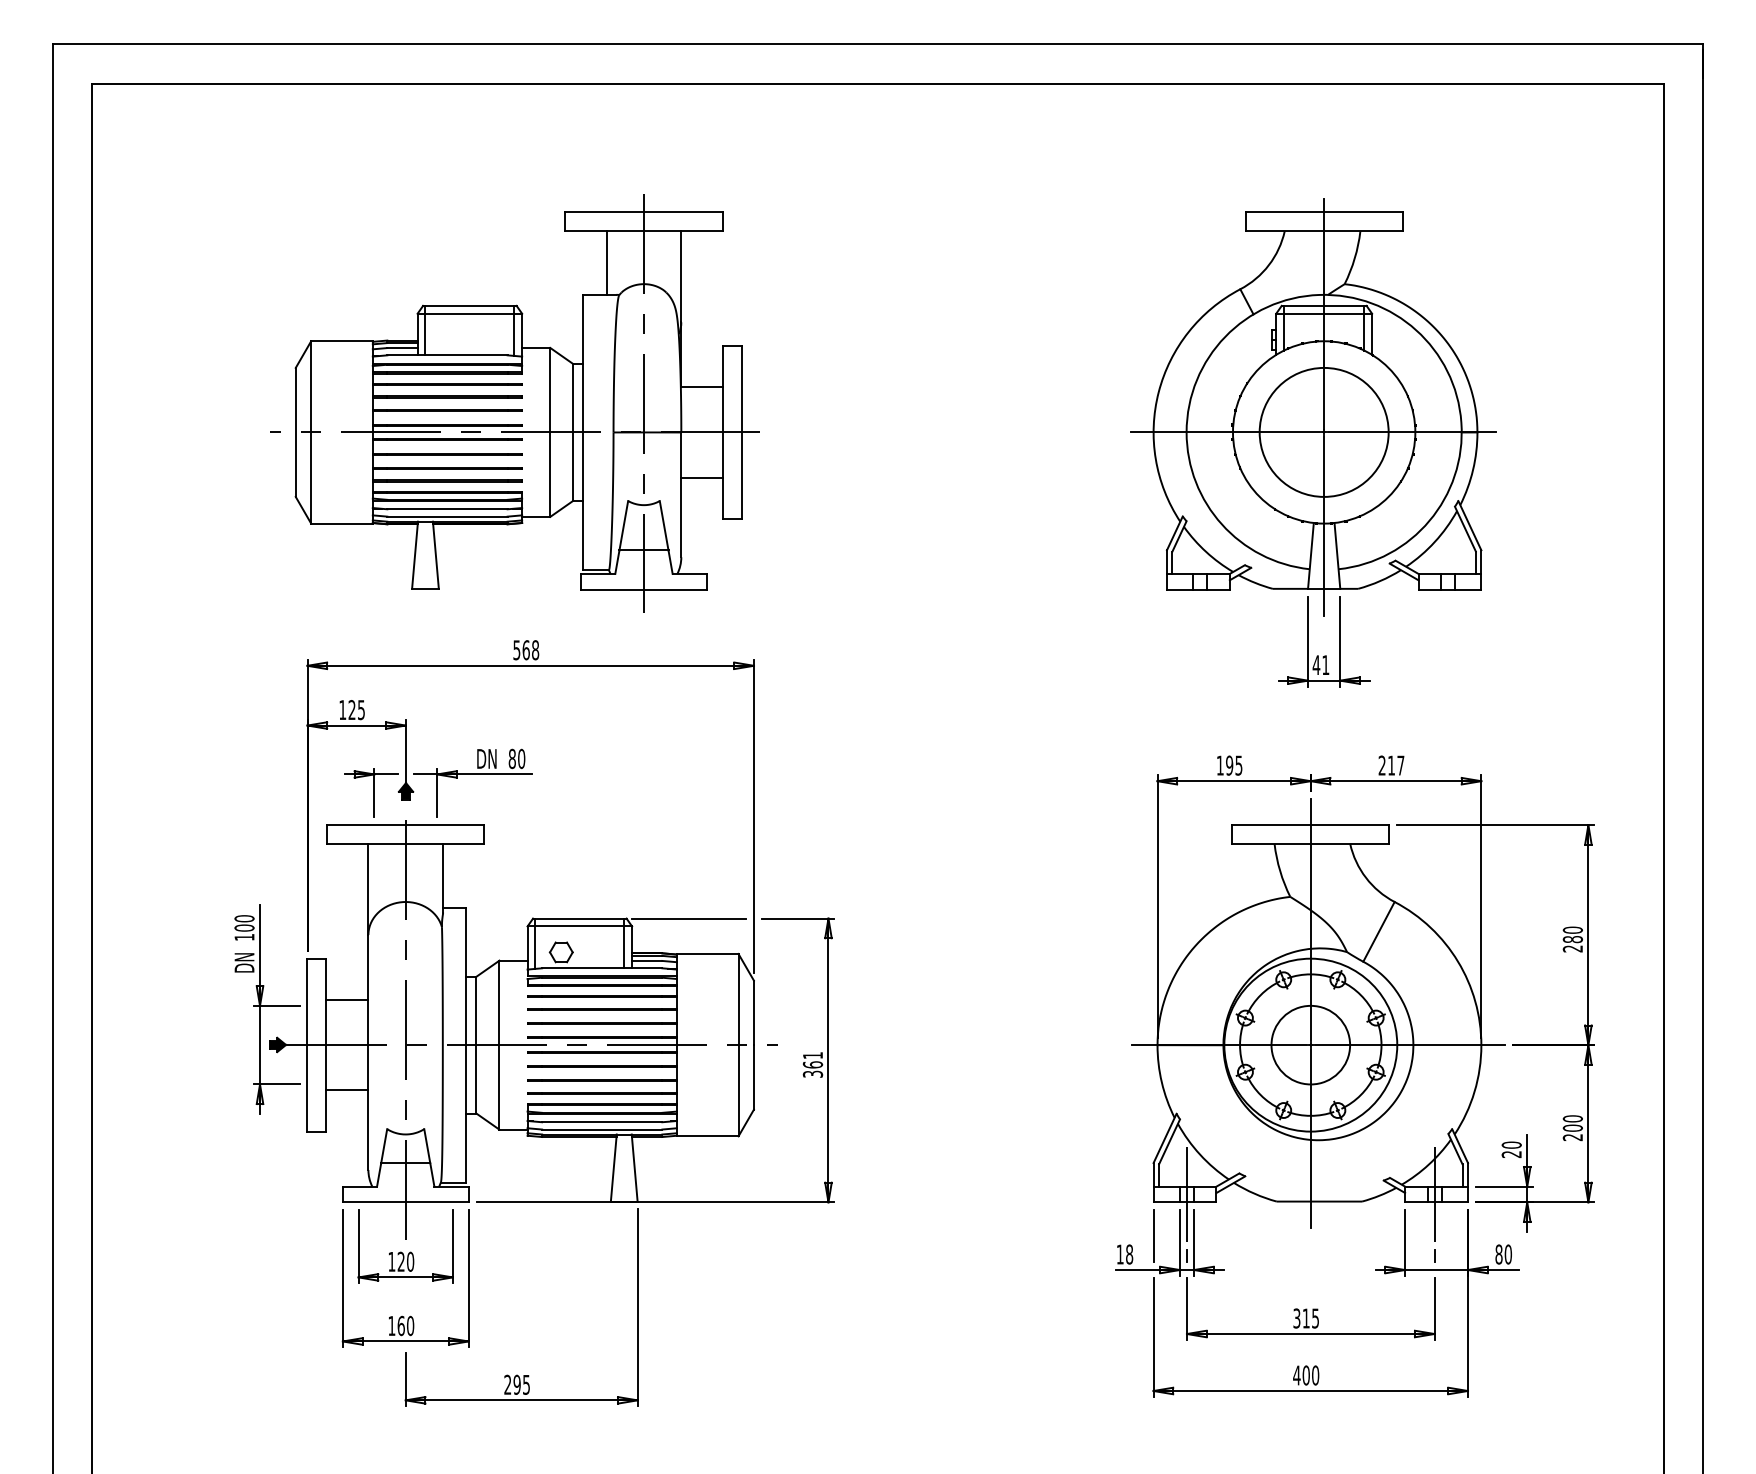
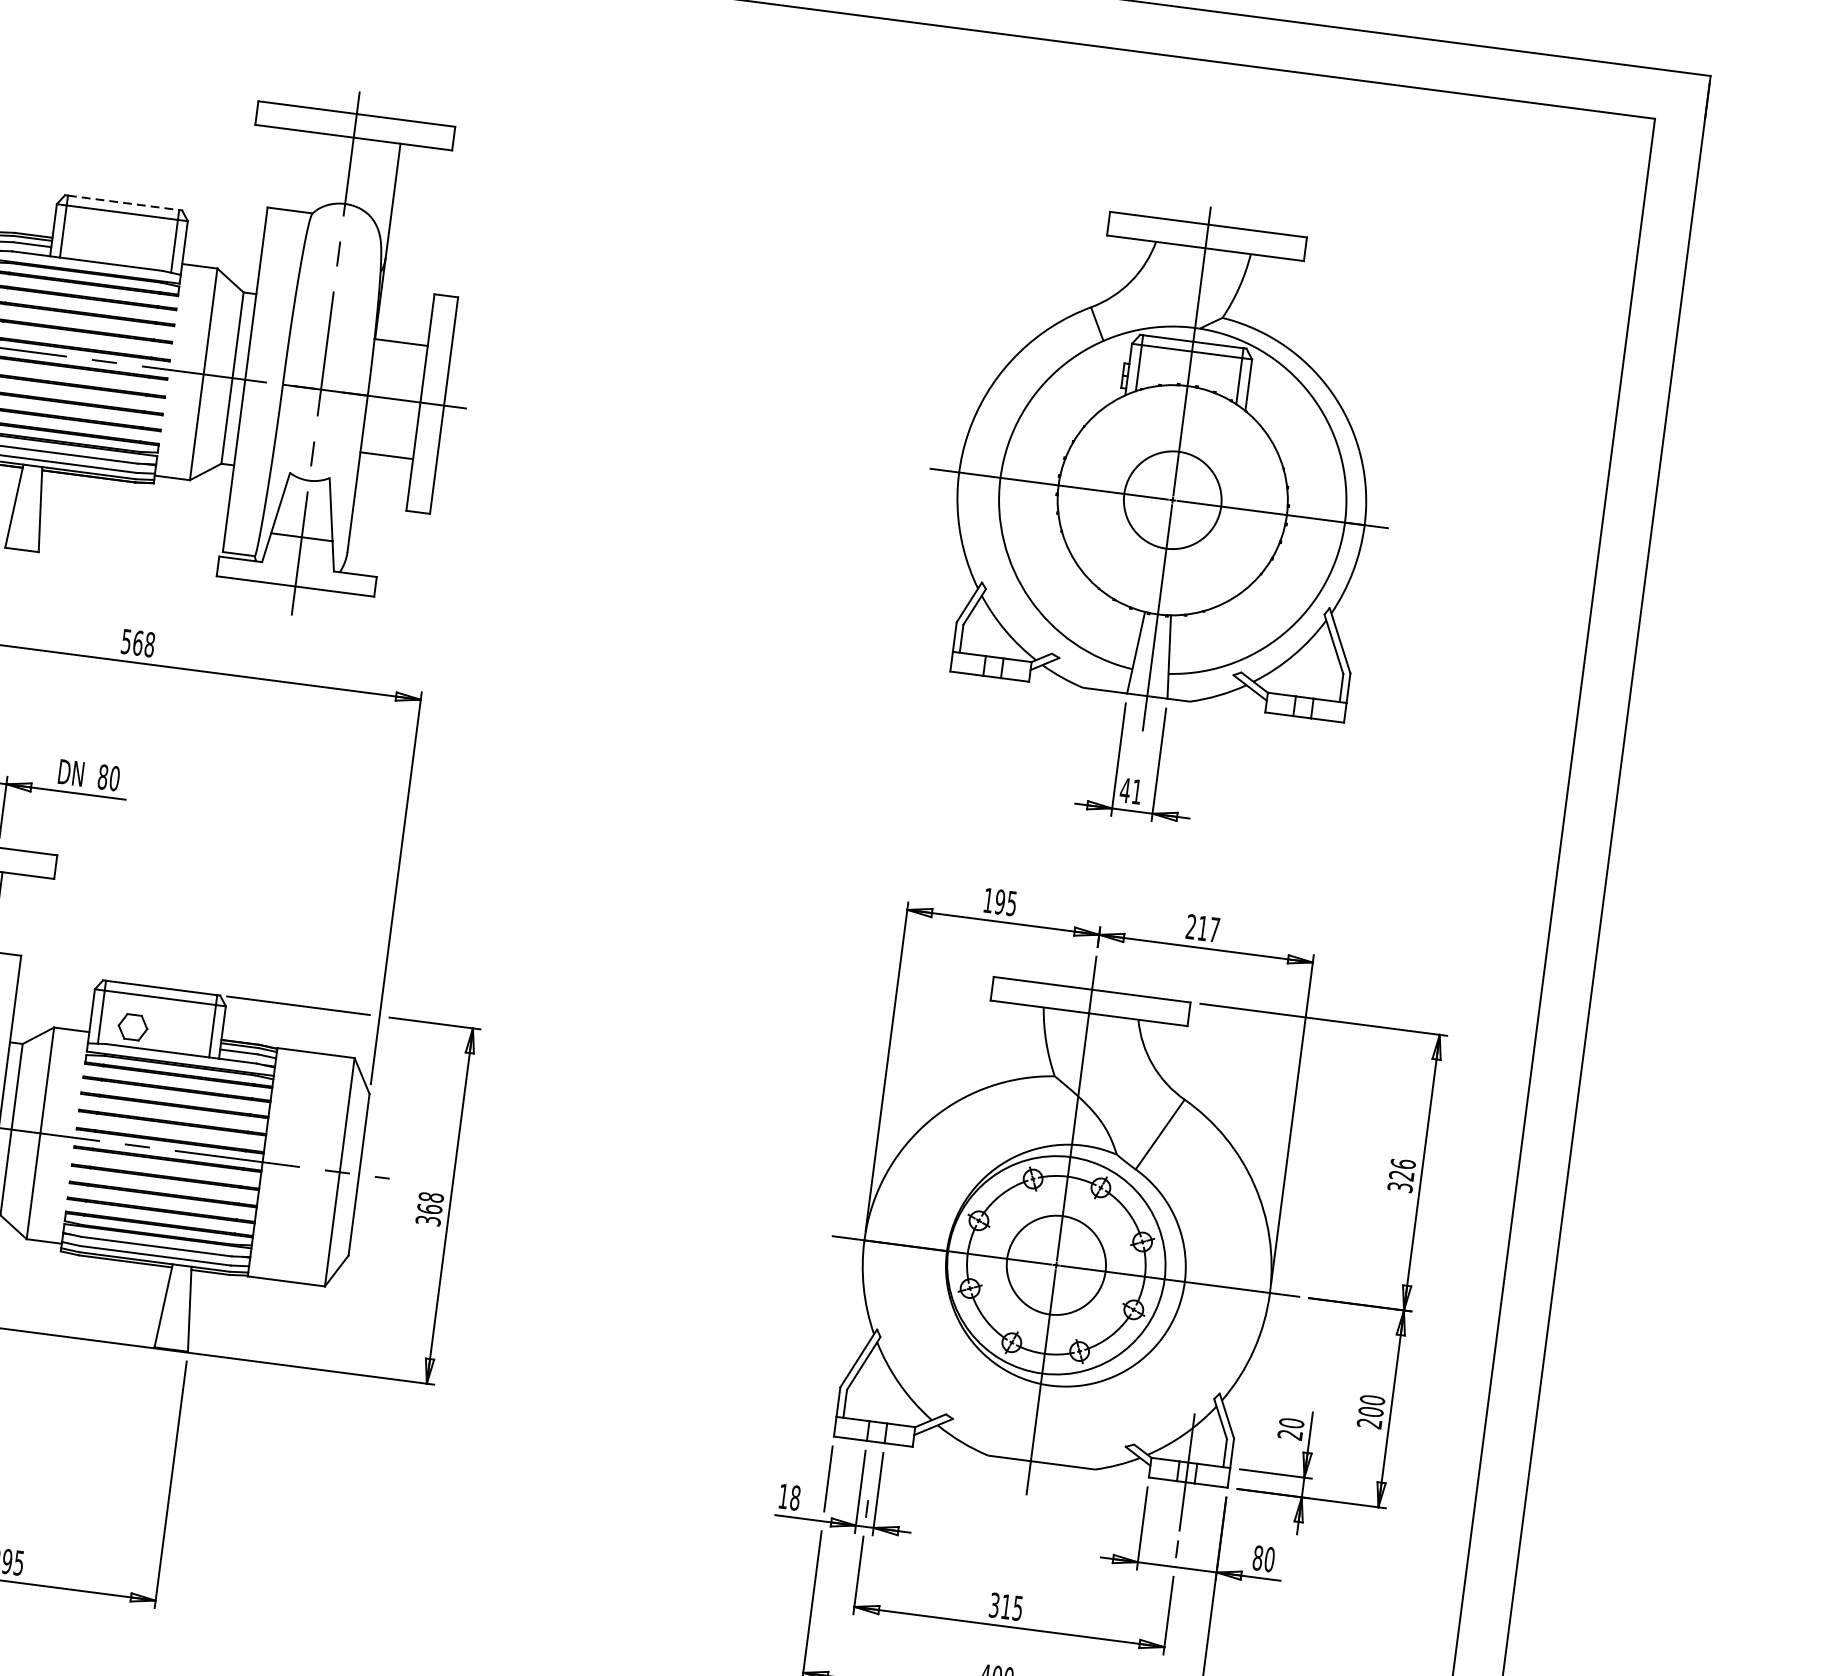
line: (606, 262) -> (301, 170), removed
line: (470, 305) -> (124, 202), solid -> dashed
circle: (1323, 431) -> (1172, 498), size x0.6
text: (1572, 939) -> (1401, 1175), 280 -> 326
text: (812, 1055) -> (430, 1197), 361 -> 368
line: (1187, 1194) -> (877, 1432), removed

